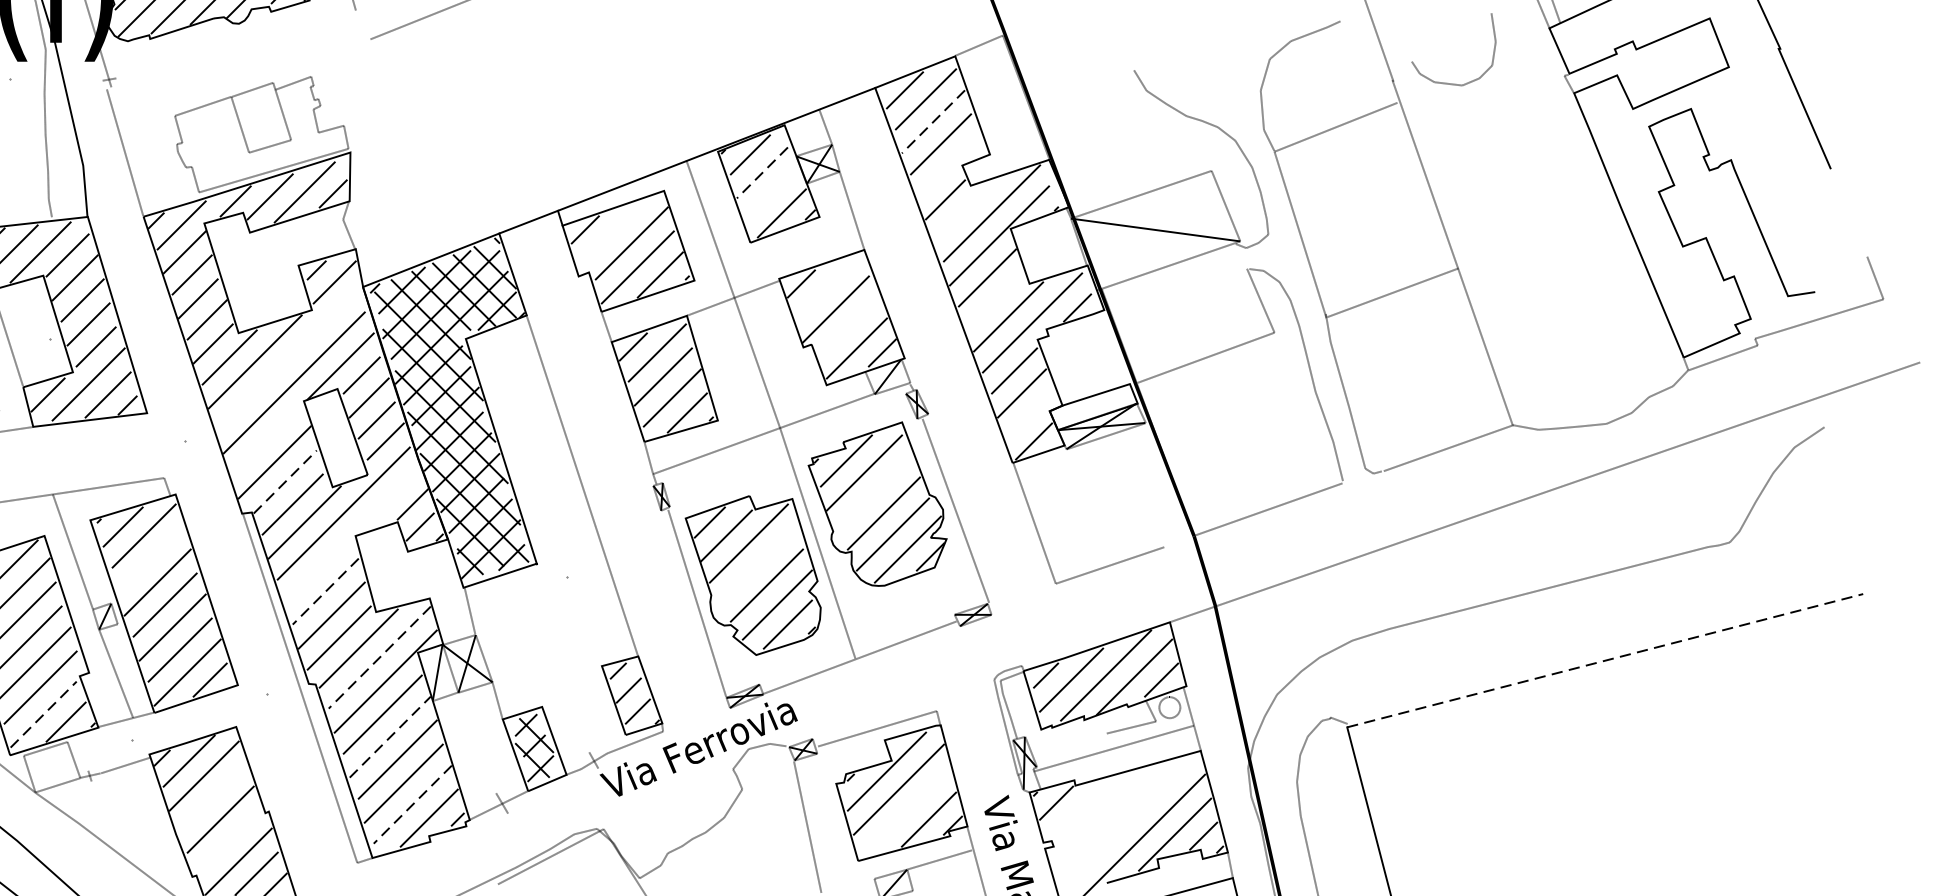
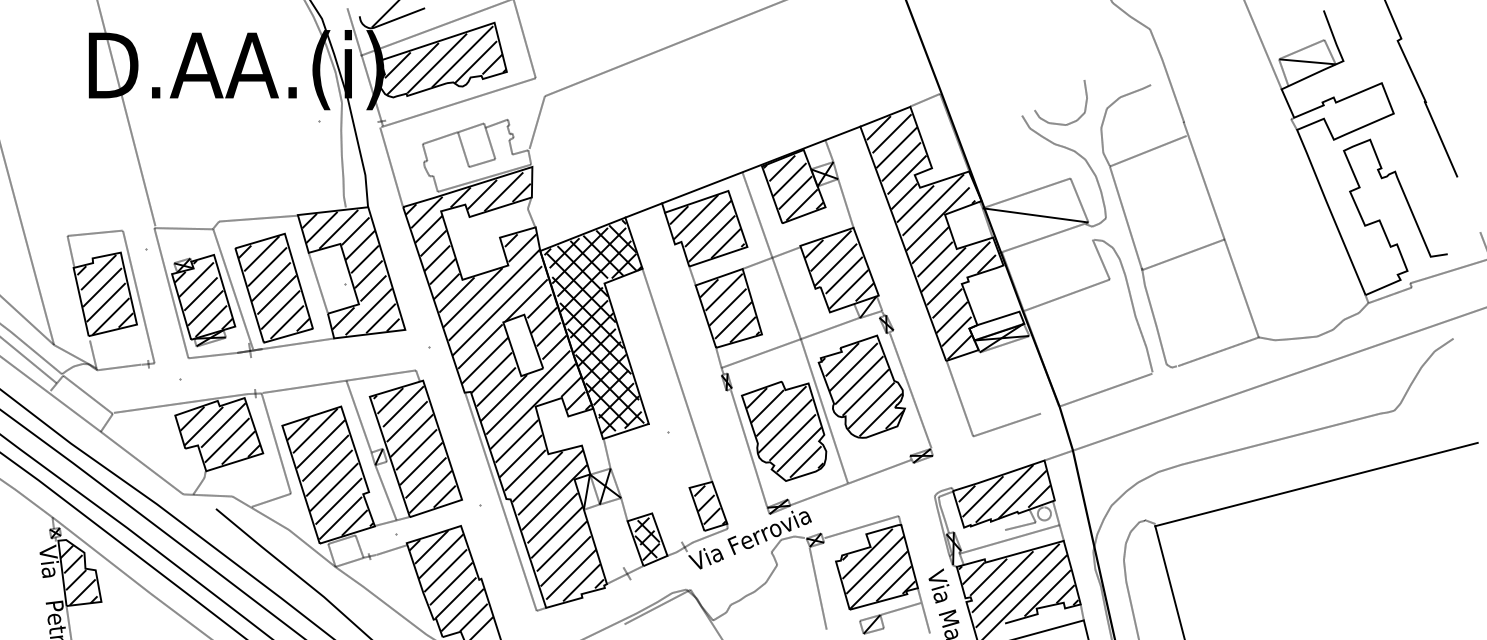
line: (232, 49) -> (458, 102), added
line: (357, 81) -> (536, 122), added
curve: (1443, 81) -> (1054, 122), moved
line: (933, 121) -> (896, 147), dashed -> solid
line: (949, 164) -> (906, 174), added
line: (761, 172) -> (789, 179), dashed -> solid
line: (771, 193) -> (795, 192), added
line: (963, 210) -> (915, 203), added
line: (611, 231) -> (695, 216), added
line: (827, 286) -> (830, 250), added
line: (995, 300) -> (935, 259), added
line: (849, 326) -> (844, 275), added
line: (289, 358) -> (494, 295), added
line: (1029, 415) -> (956, 331), added
line: (265, 439) -> (479, 346), added
line: (285, 481) -> (491, 372), dashed -> solid
line: (872, 492) -> (858, 379), added
line: (350, 535) -> (532, 406), added
line: (149, 559) -> (406, 421), added
line: (753, 567) -> (784, 426), added
line: (325, 591) -> (516, 441), dashed -> solid
line: (379, 657) -> (550, 482), dashed -> solid
line: (1605, 660) -> (1316, 484), dashed -> solid
line: (44, 713) -> (341, 517), dashed -> solid
line: (390, 737) -> (557, 532), dashed -> solid
line: (211, 798) -> (445, 570), added
line: (413, 804) -> (571, 574), dashed -> solid
line: (1080, 809) -> (988, 577), added
line: (904, 814) -> (878, 580), added
line: (1102, 817) -> (1002, 582), added
line: (1126, 822) -> (1017, 585), added
line: (227, 841) -> (455, 597), added

